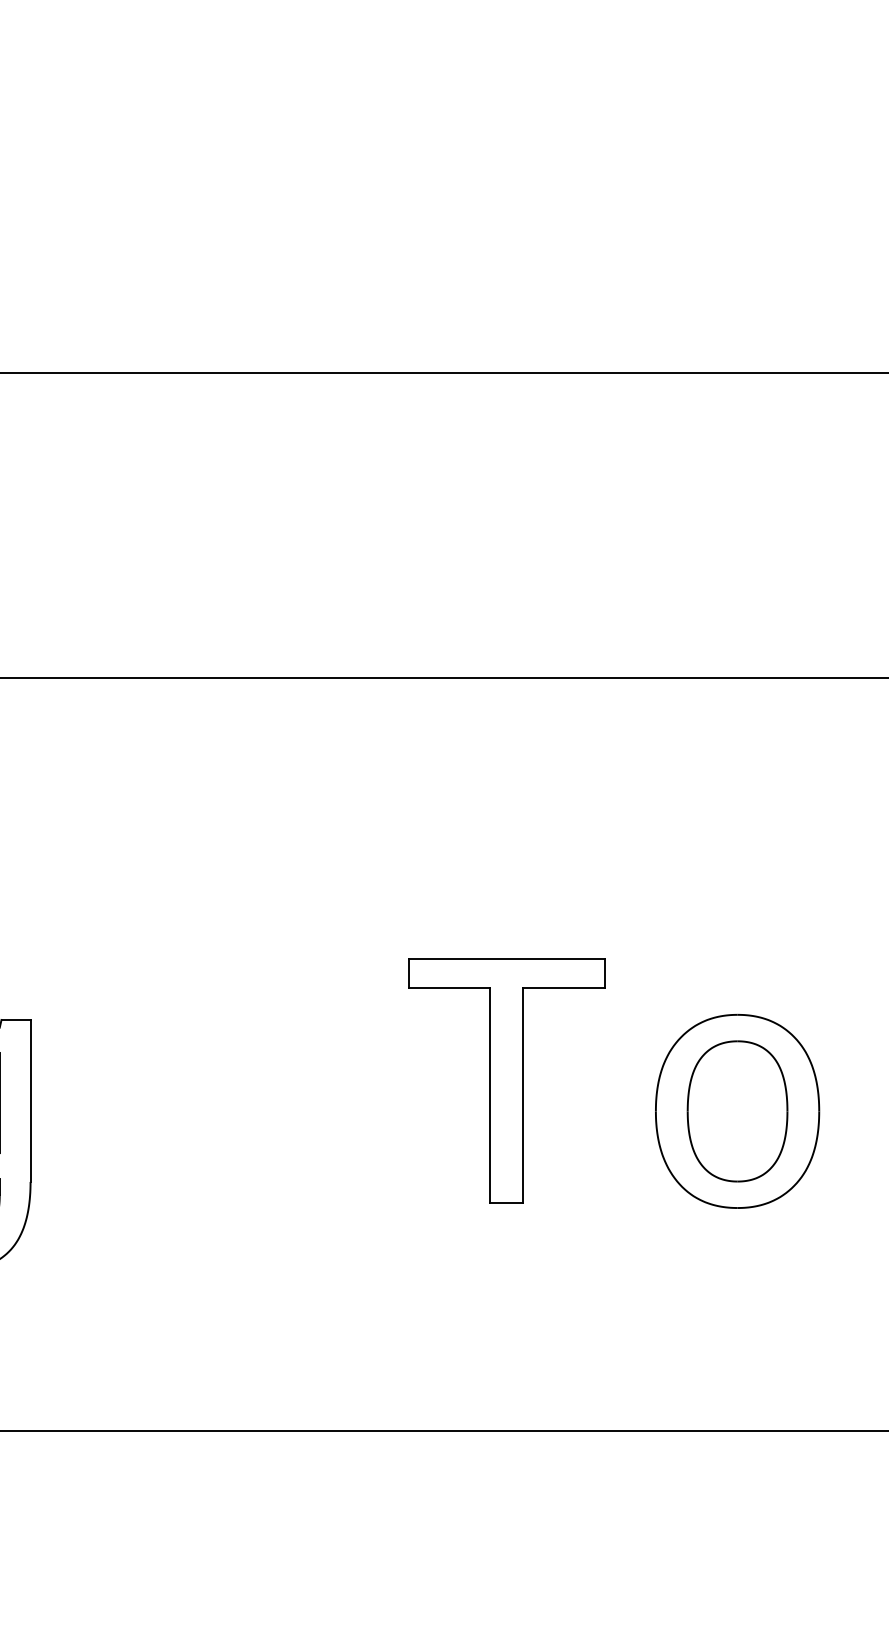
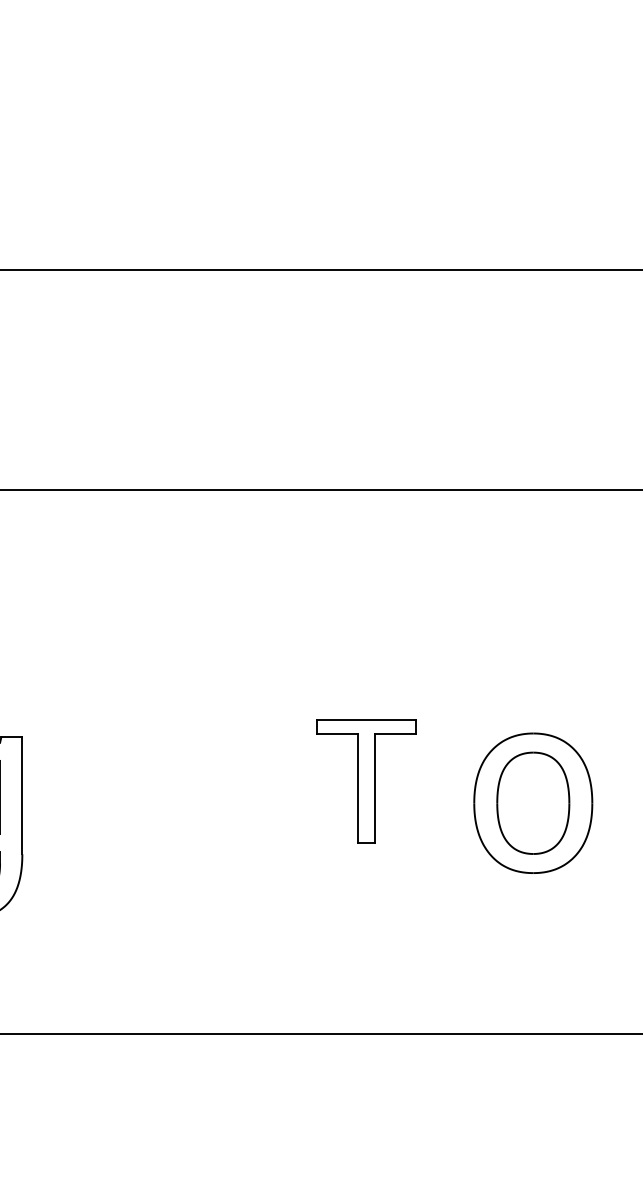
part: (506, 1080) -> (366, 780), size x0.7

